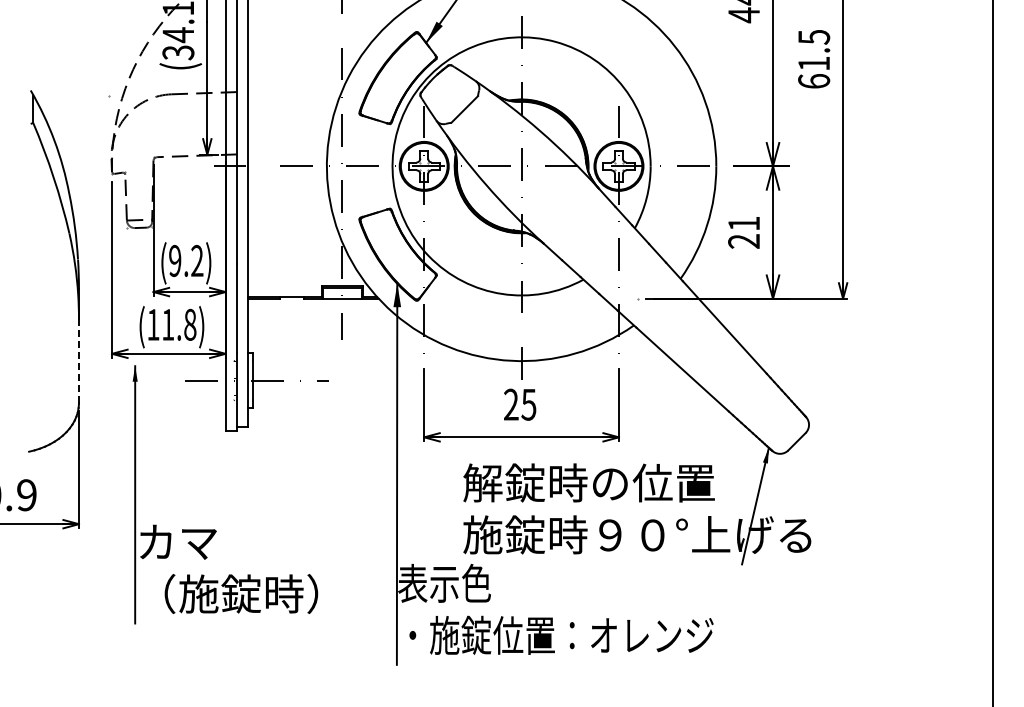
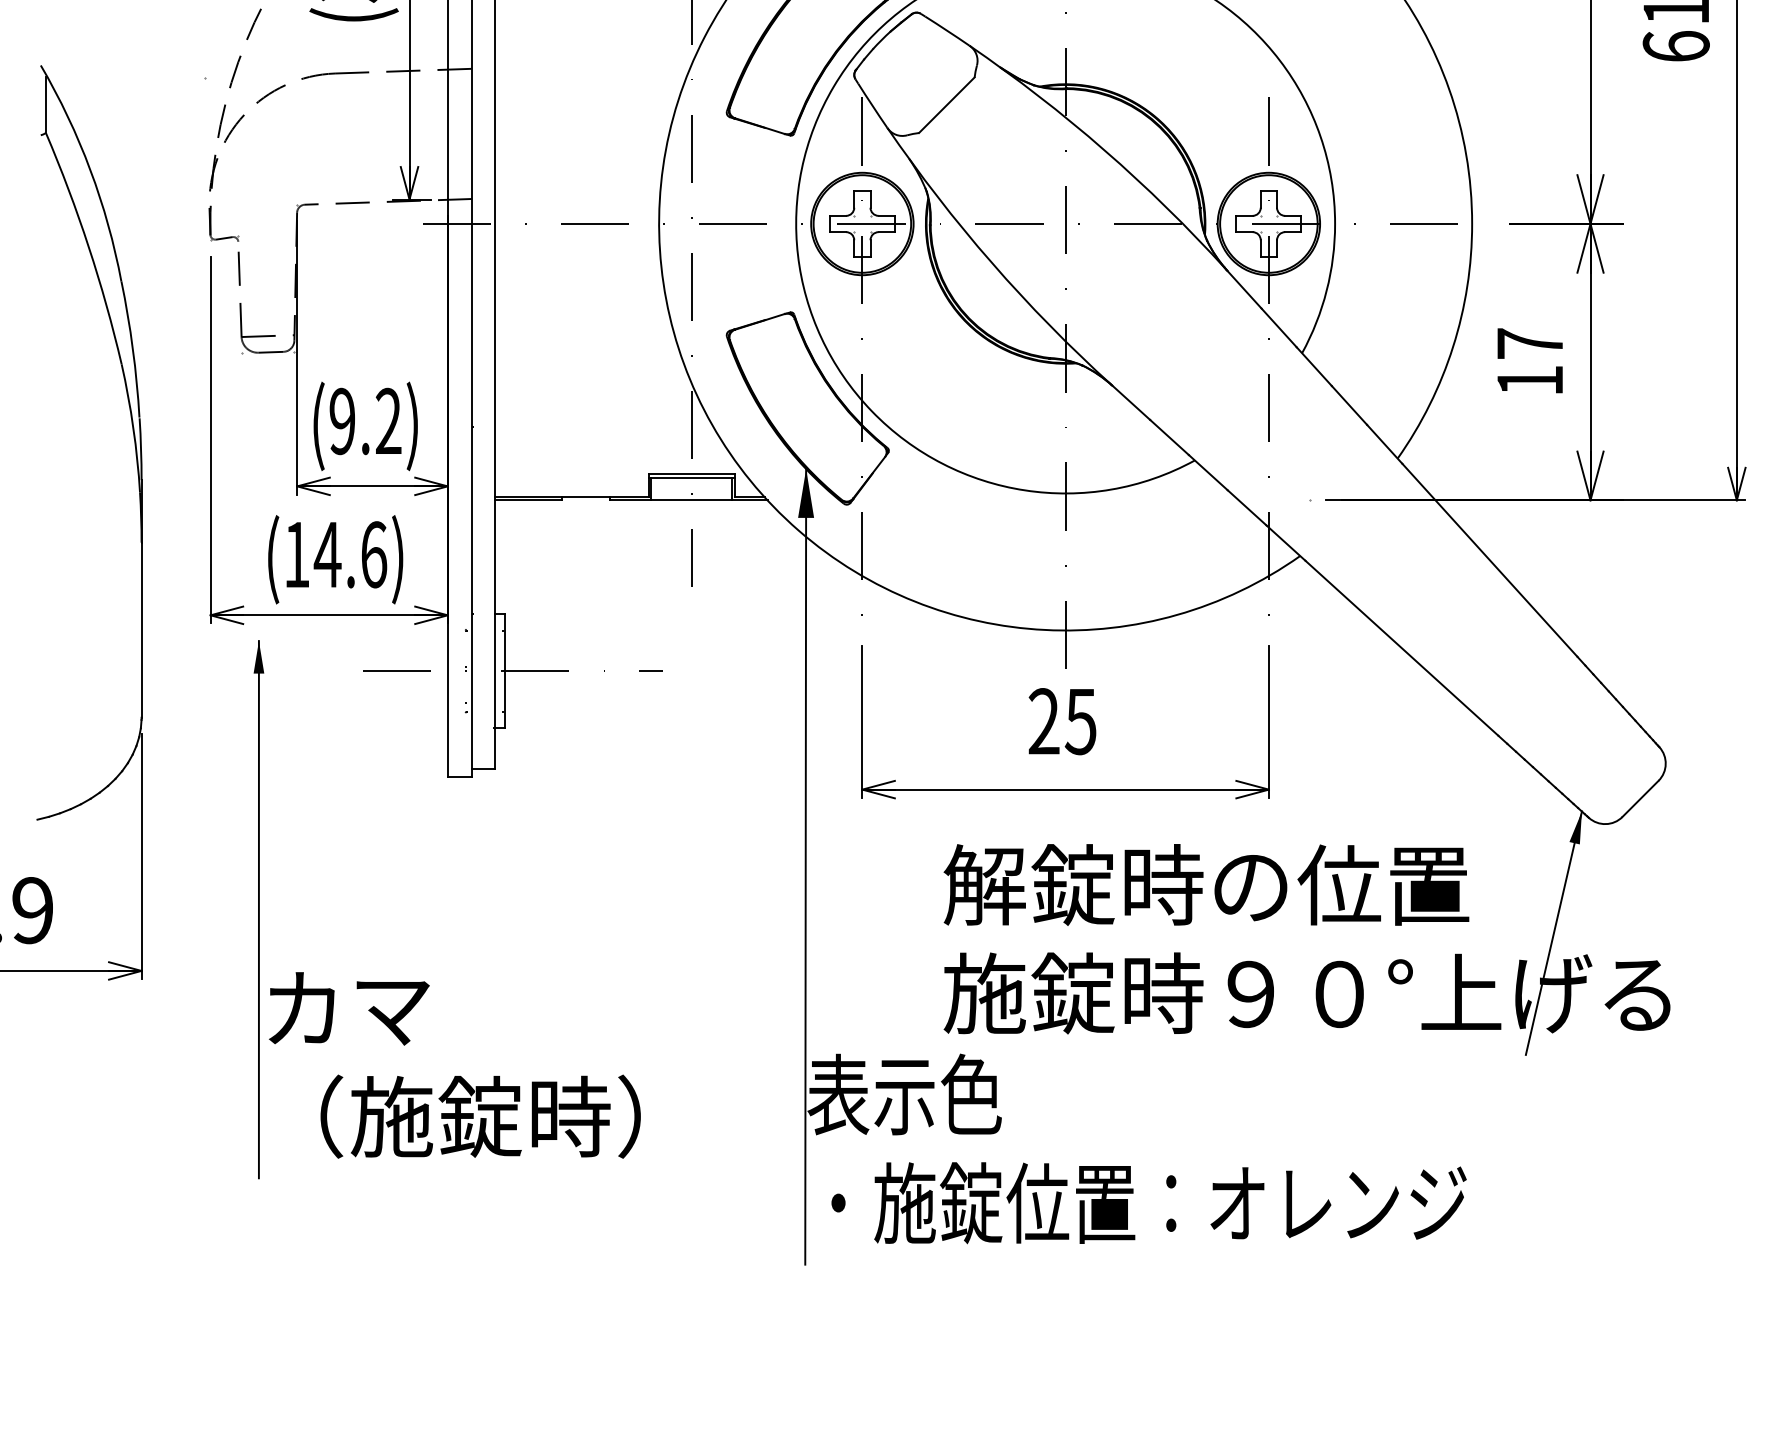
text: (743, 232) -> (1528, 361), 21 -> 17
text: (178, 324) -> (349, 554), (11.8) -> (14.6)
line: (78, 360) -> (140, 629), dashed -> solid

